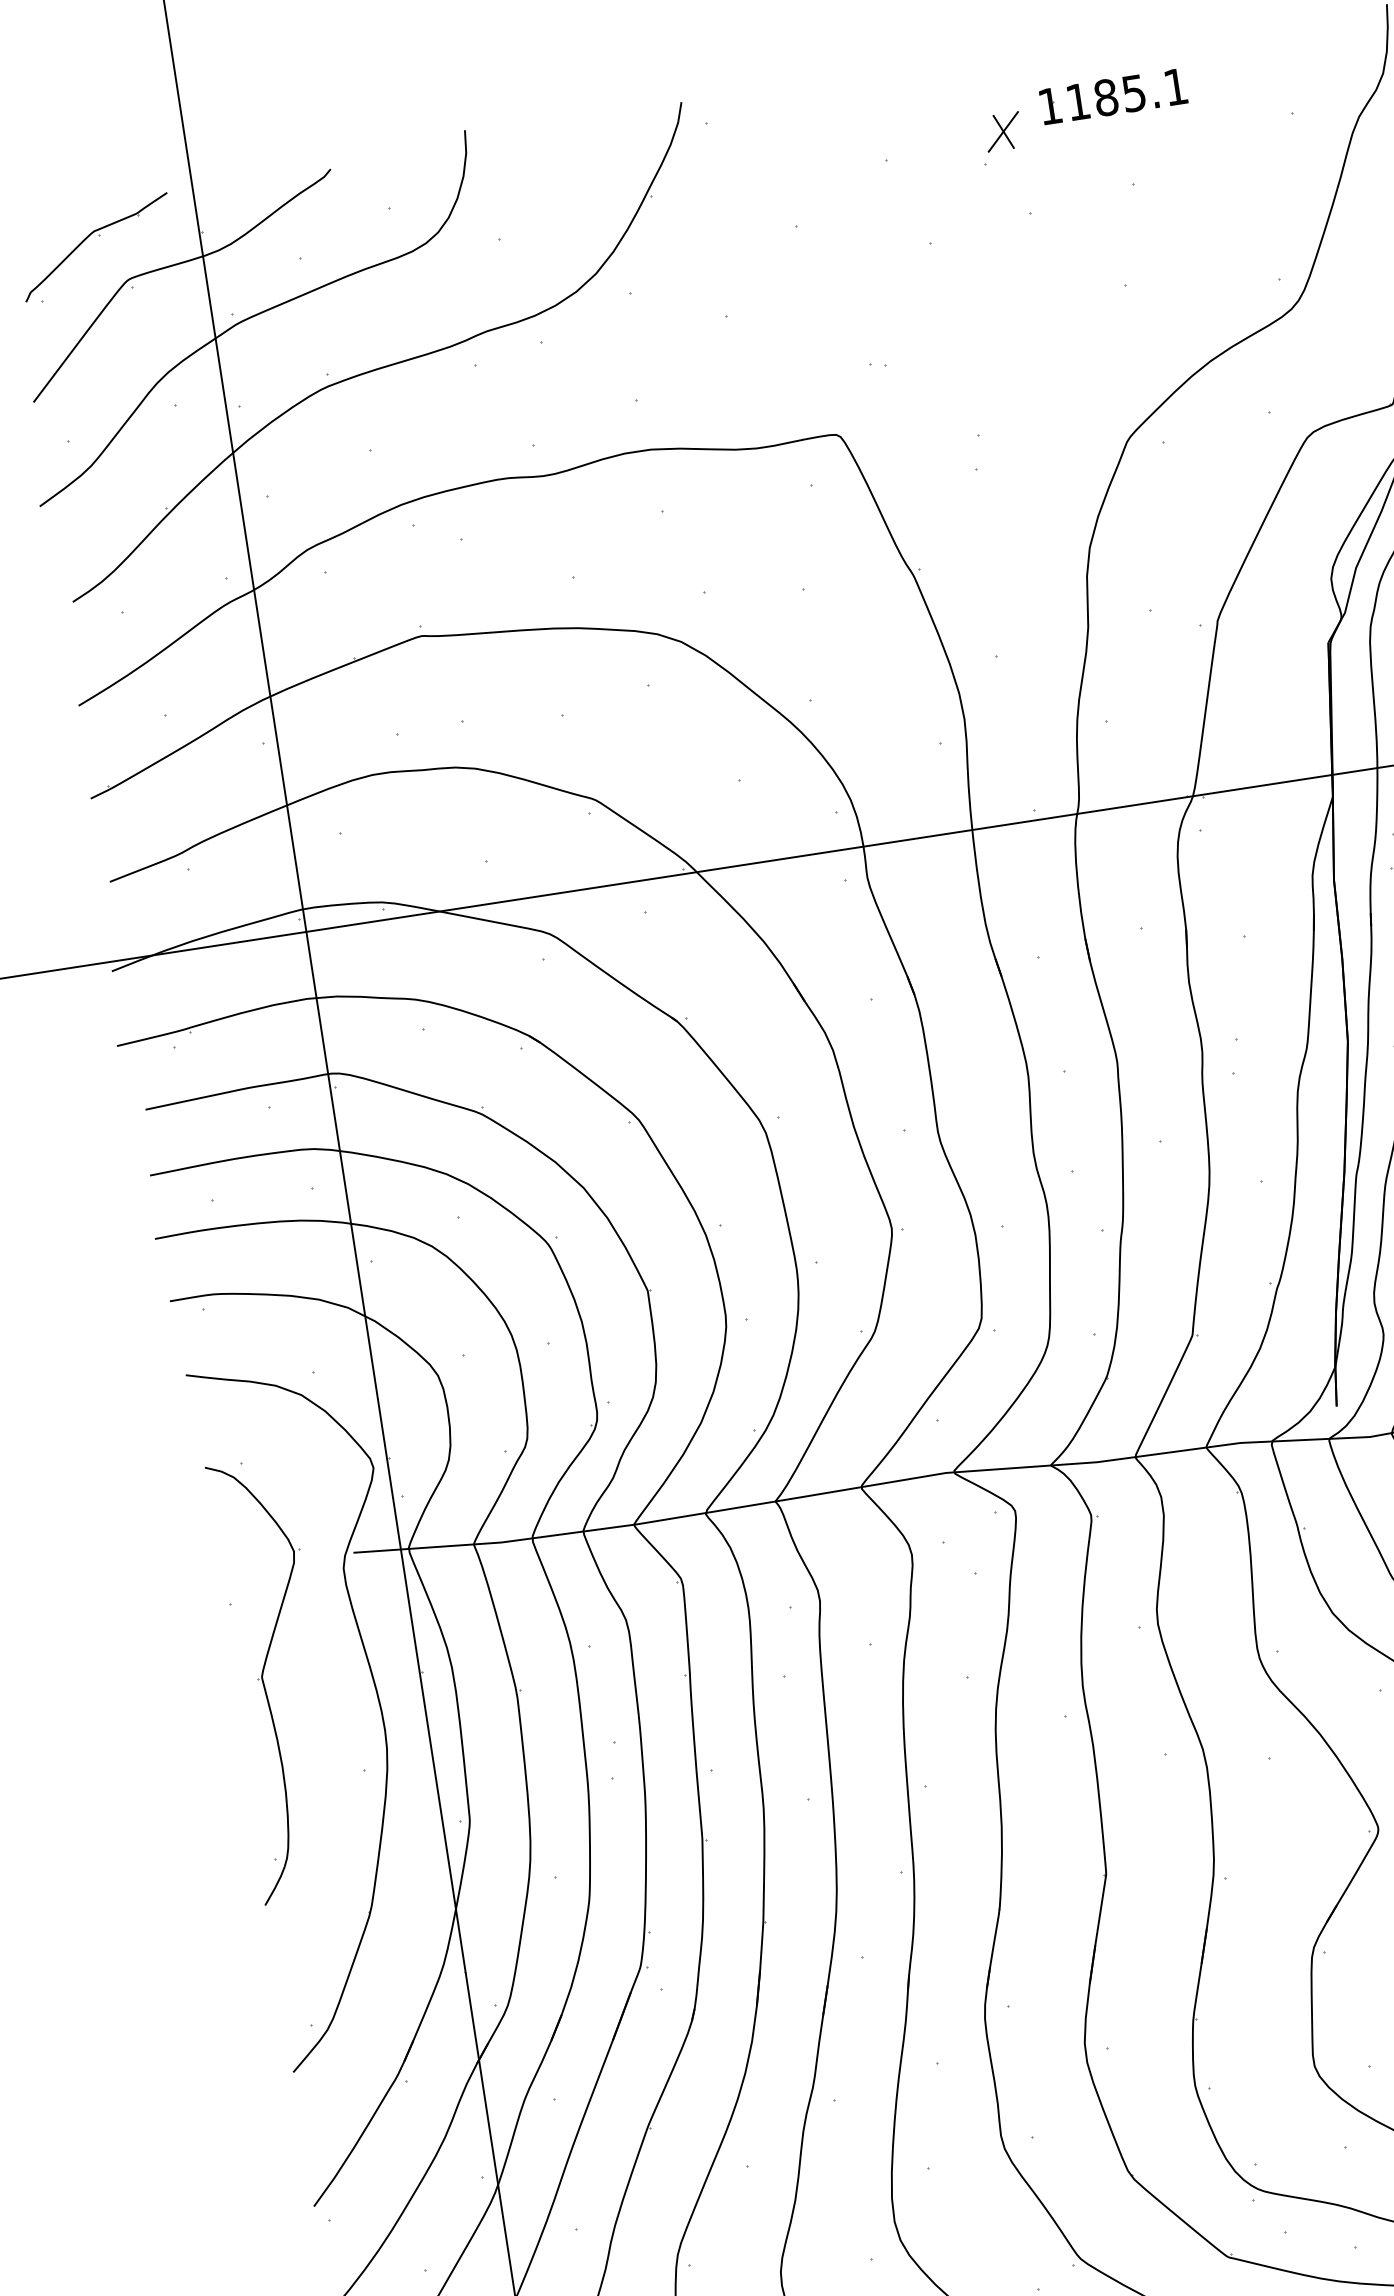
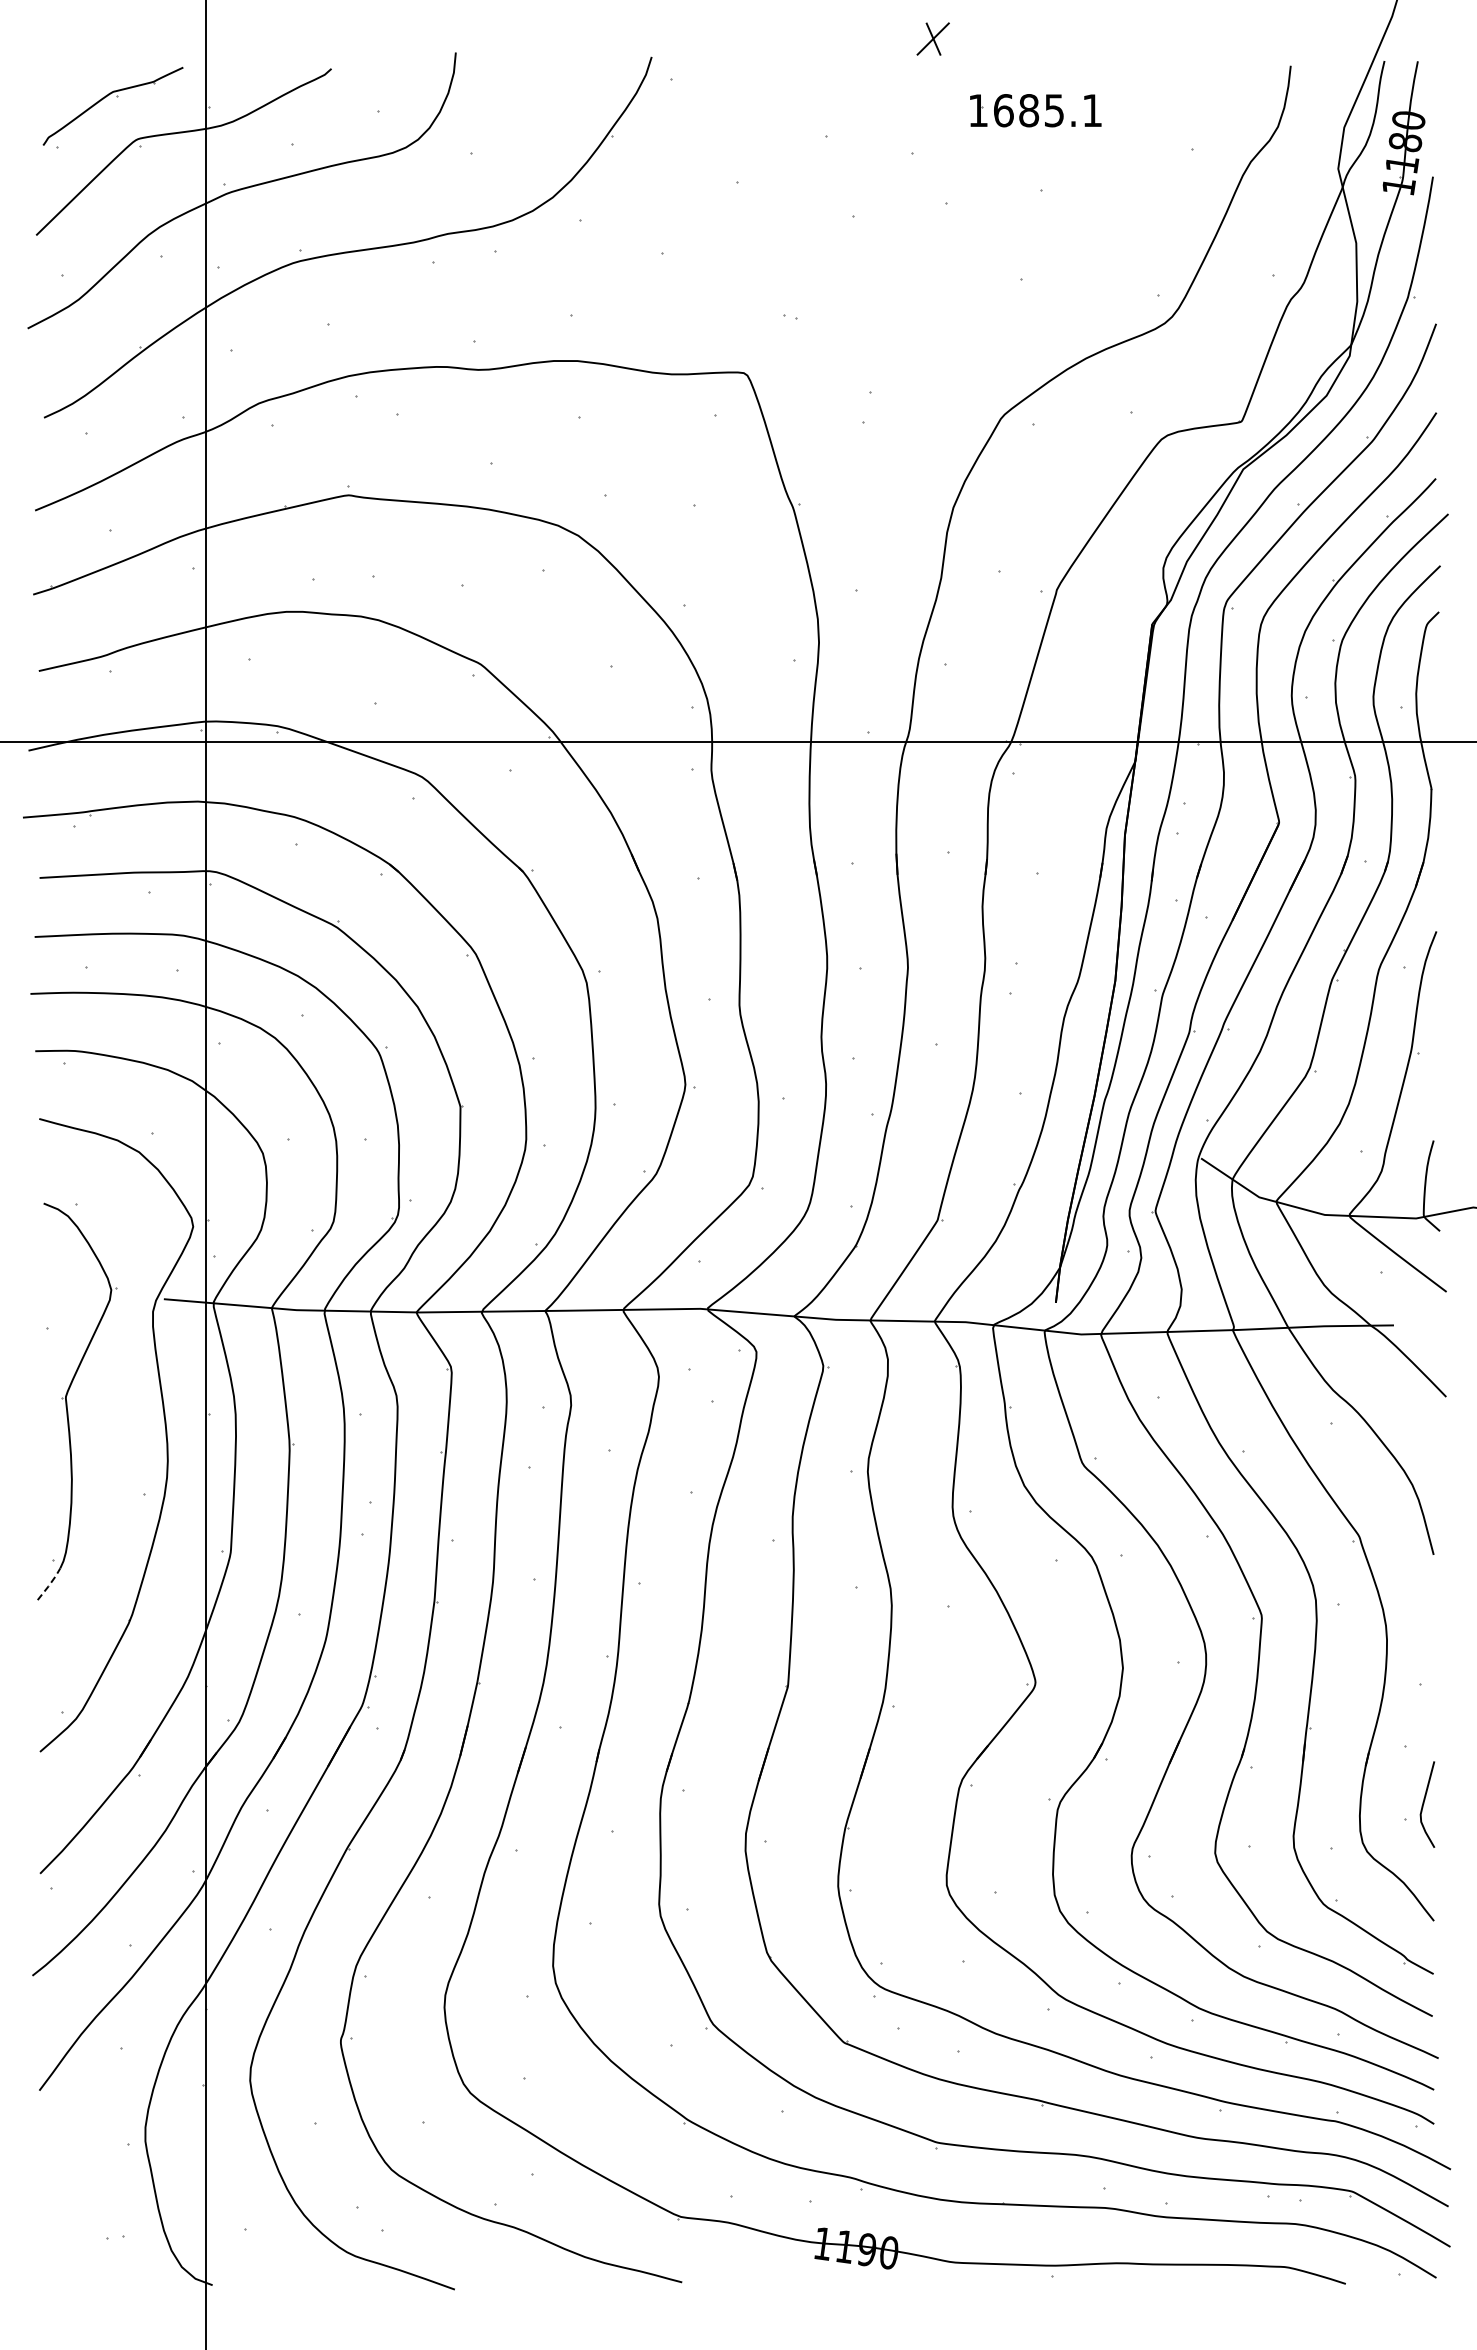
text: (1077, 101) -> (1003, 110), 1185.1 -> 1685.1
part: (1002, 131) -> (932, 38), moved
line: (276, 1886) -> (50, 1584), solid -> dashed

